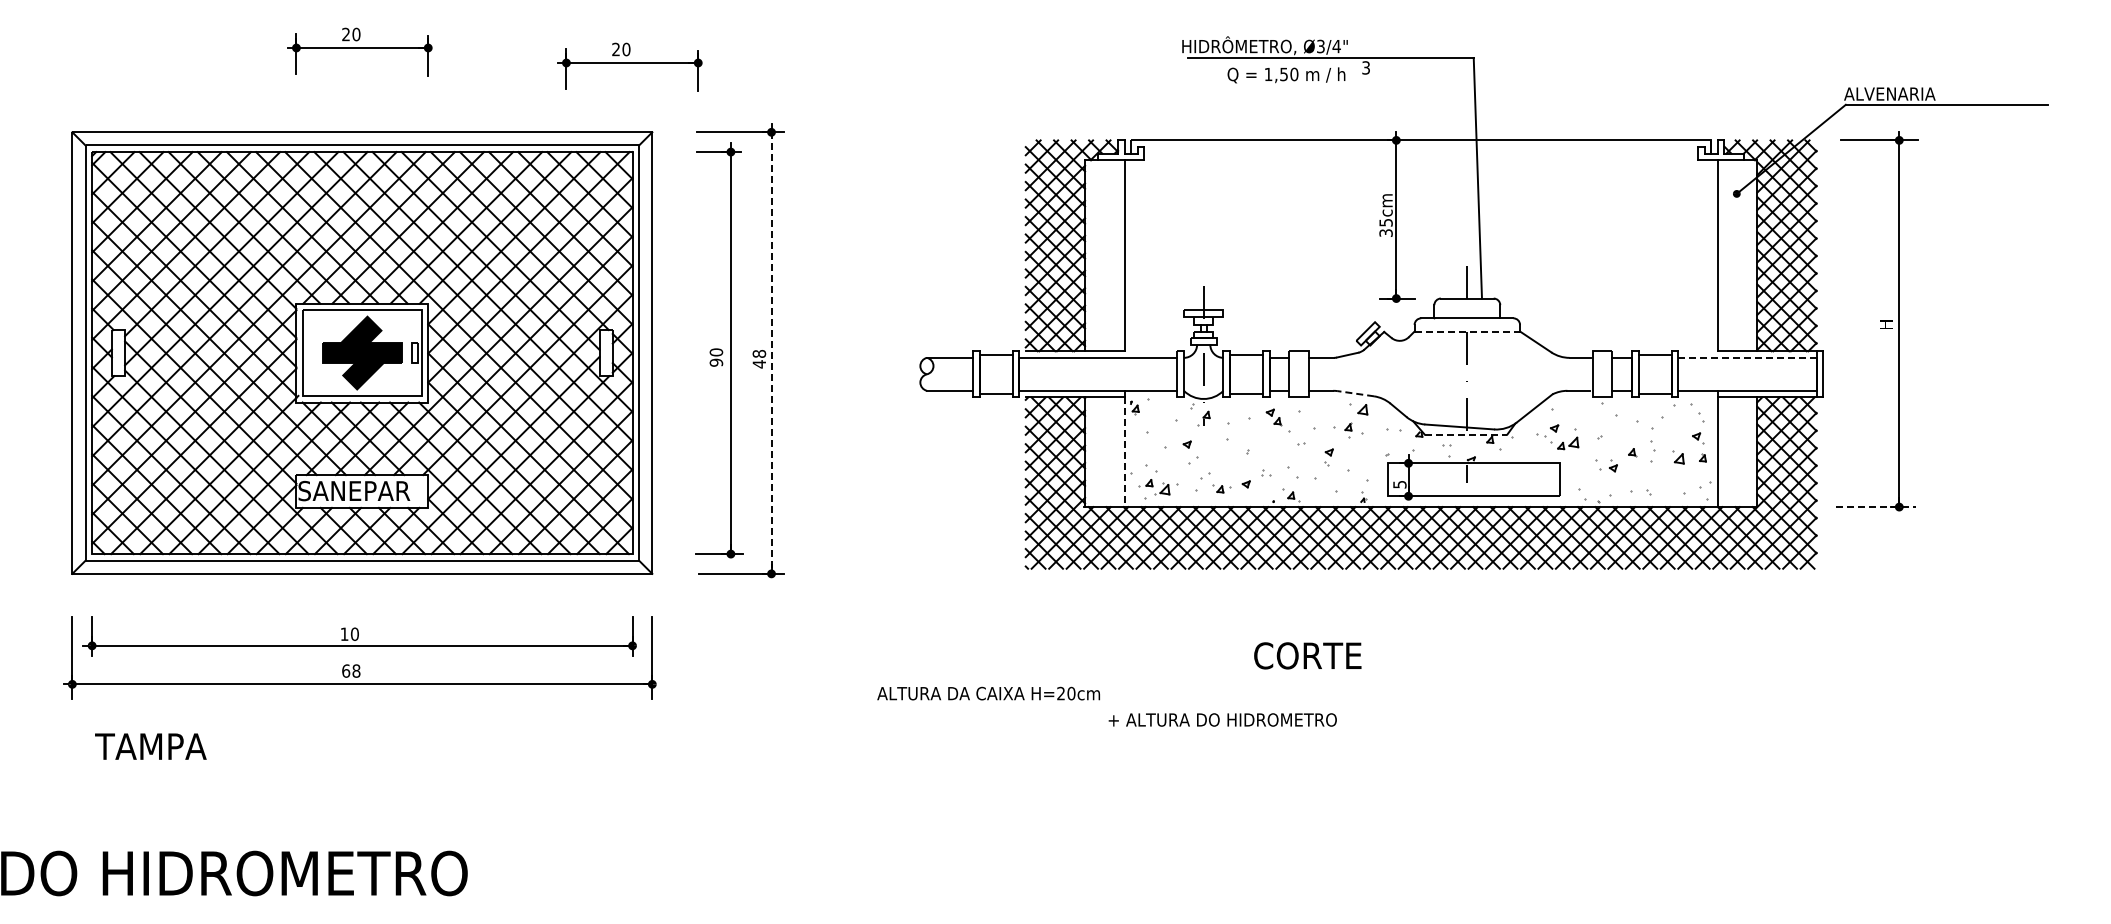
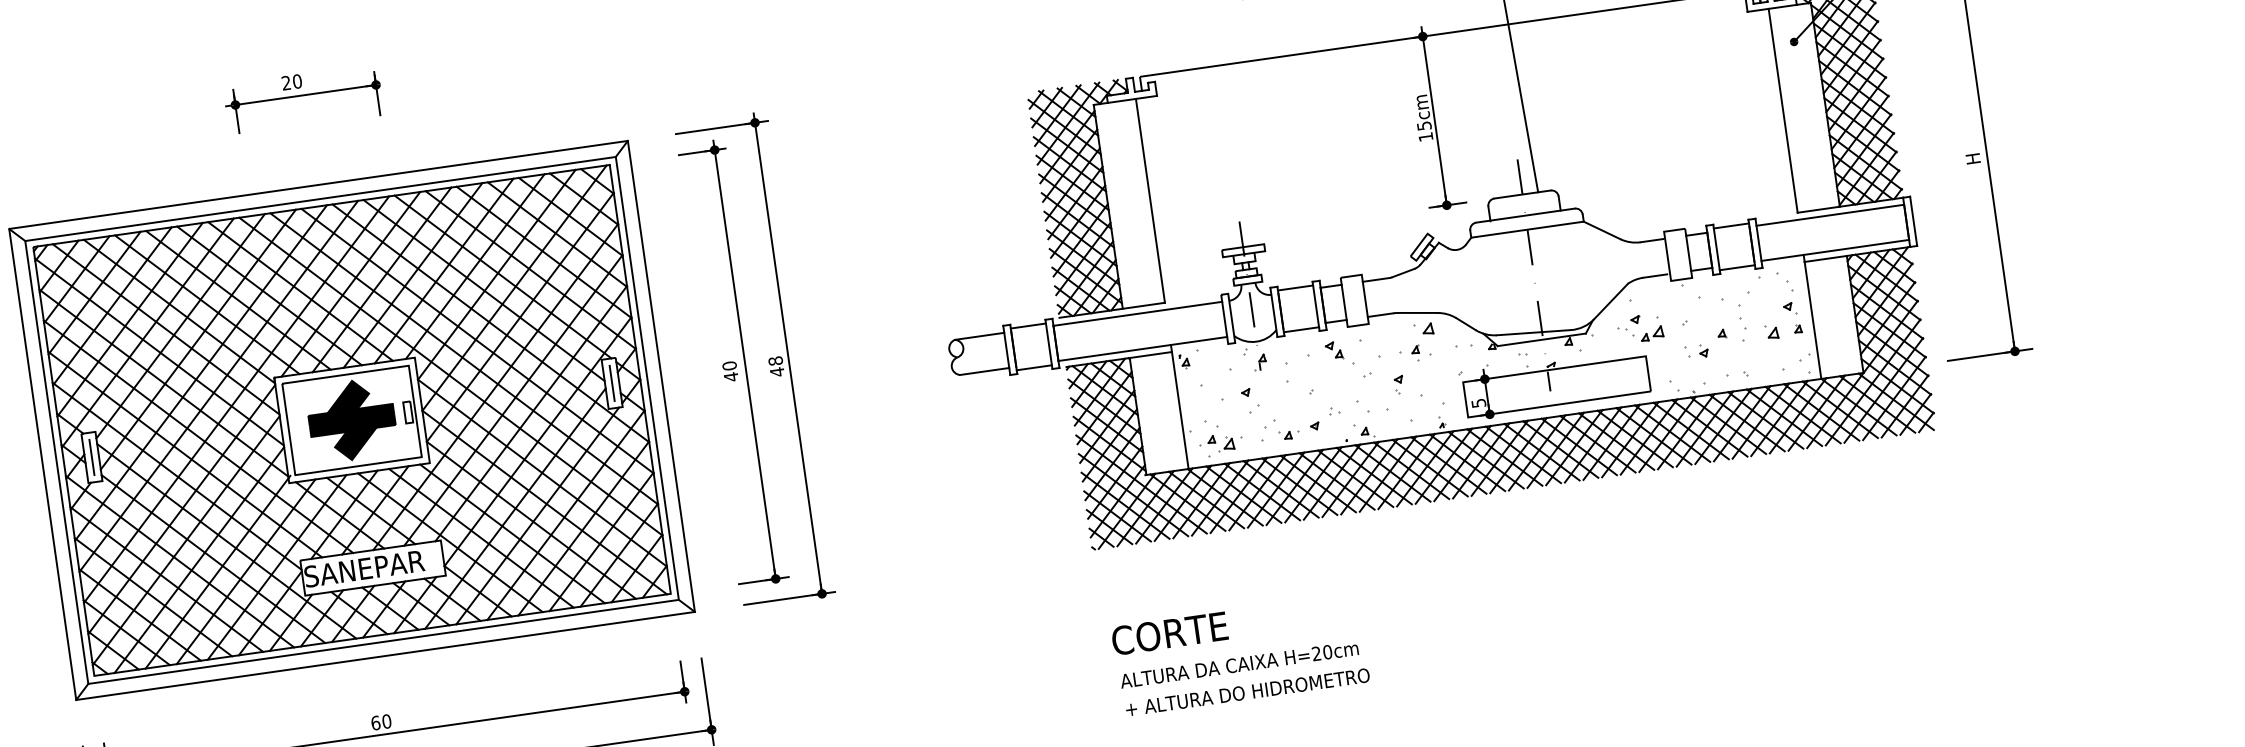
part: (629, 66) -> (593, 74), removed
text: (1385, 232) -> (1425, 136), 35cm -> 15cm
line: (1467, 331) -> (1527, 229), dashed -> solid
line: (118, 352) -> (91, 456), added
line: (606, 352) -> (612, 382), added
line: (771, 353) -> (788, 358), dashed -> solid
line: (1746, 357) -> (1829, 215), dashed -> solid
text: (716, 362) -> (731, 376), 90 -> 40
line: (1355, 393) -> (1417, 312), dashed -> solid
line: (1466, 434) -> (1542, 339), dashed -> solid
line: (1124, 452) -> (1180, 410), dashed -> solid
line: (1875, 507) -> (1989, 355), dashed -> solid
text: (344, 633) -> (375, 722), 10 -> 60
text: (1307, 655) -> (1169, 633), moved
text: (988, 693) -> (1239, 664), moved
text: (1222, 719) -> (1247, 691), moved

